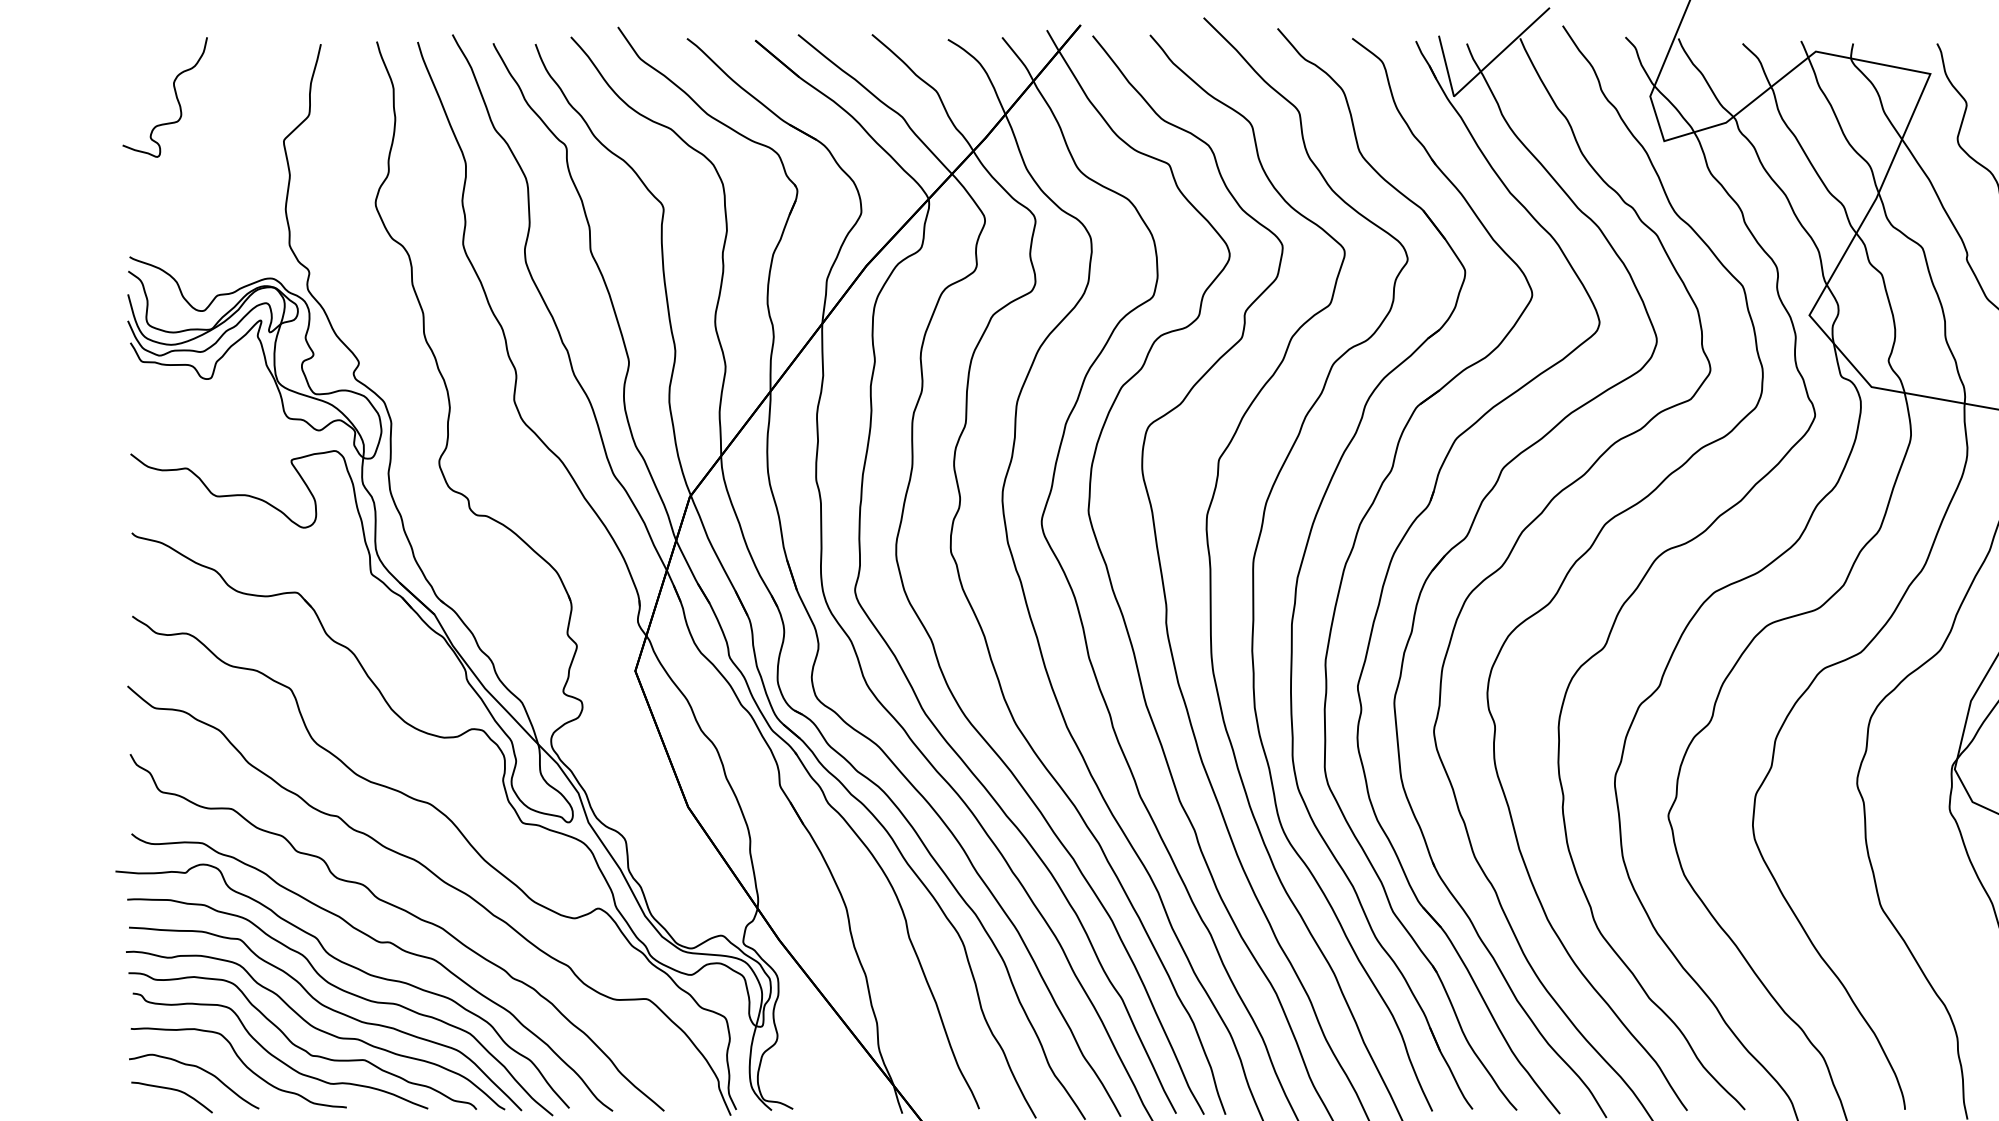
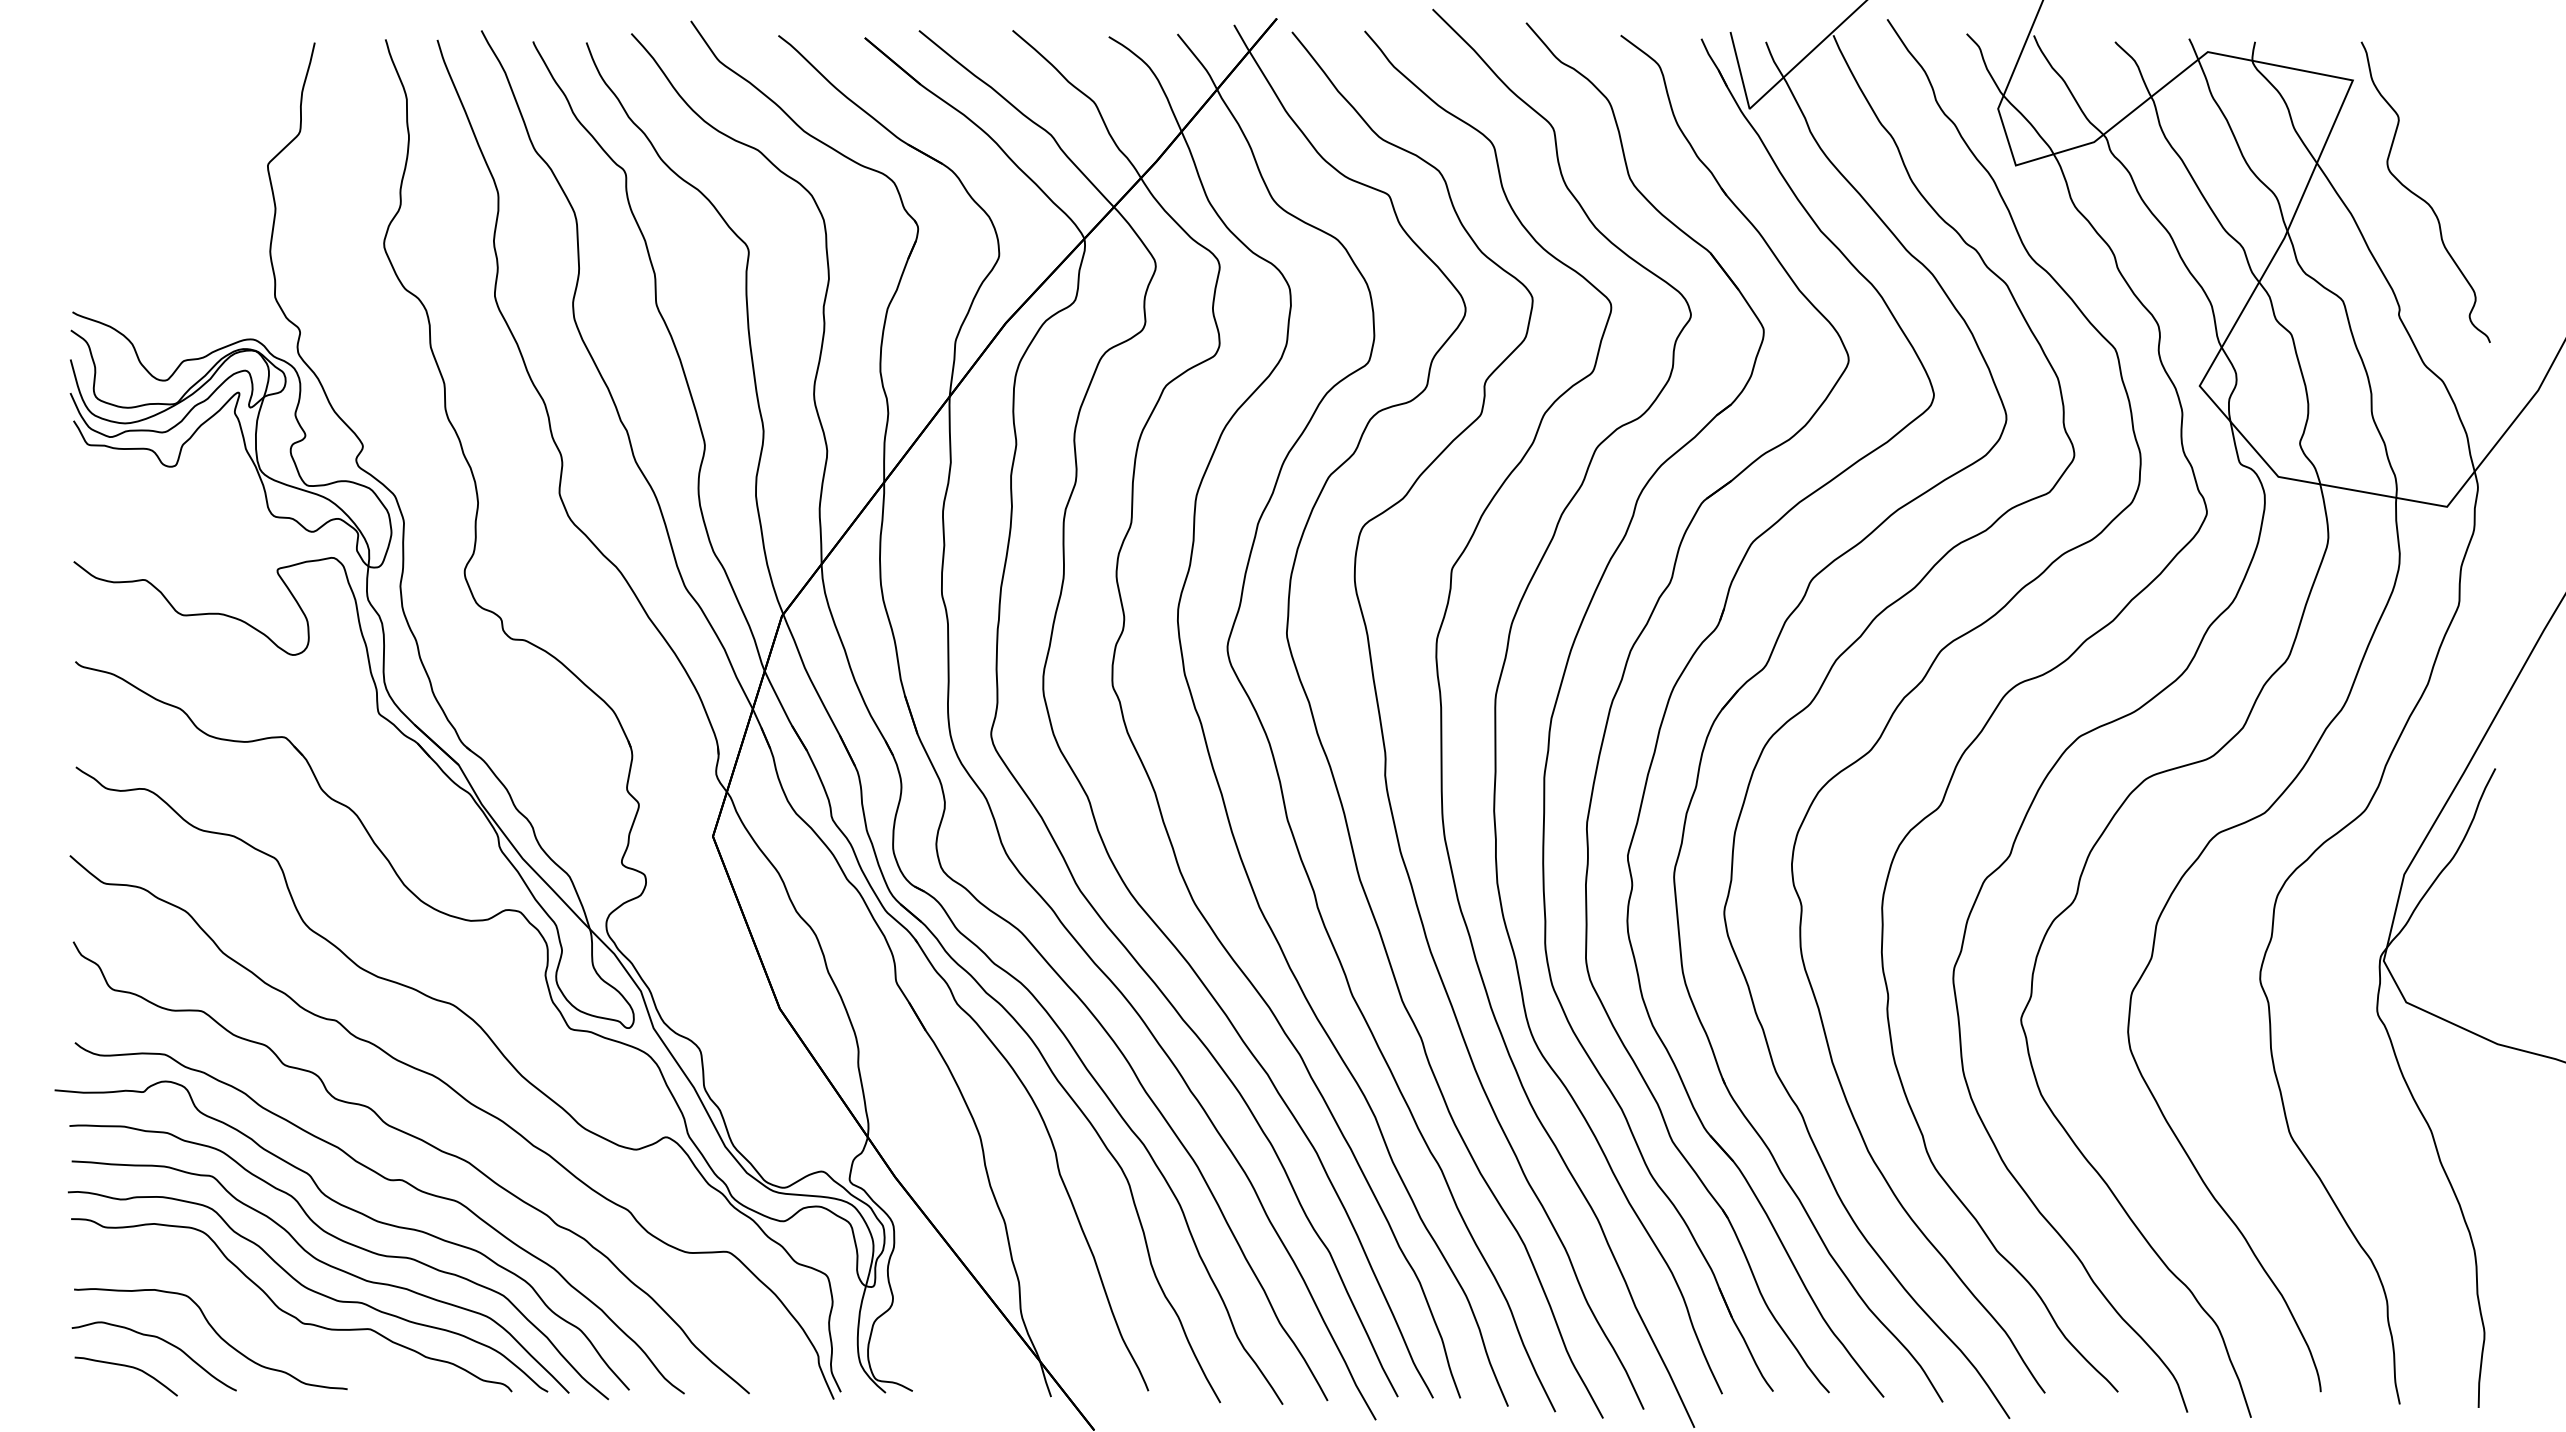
curve: (175, 95) -> (130, 107), removed
curve: (275, 1056) -> (257, 1324), removed

